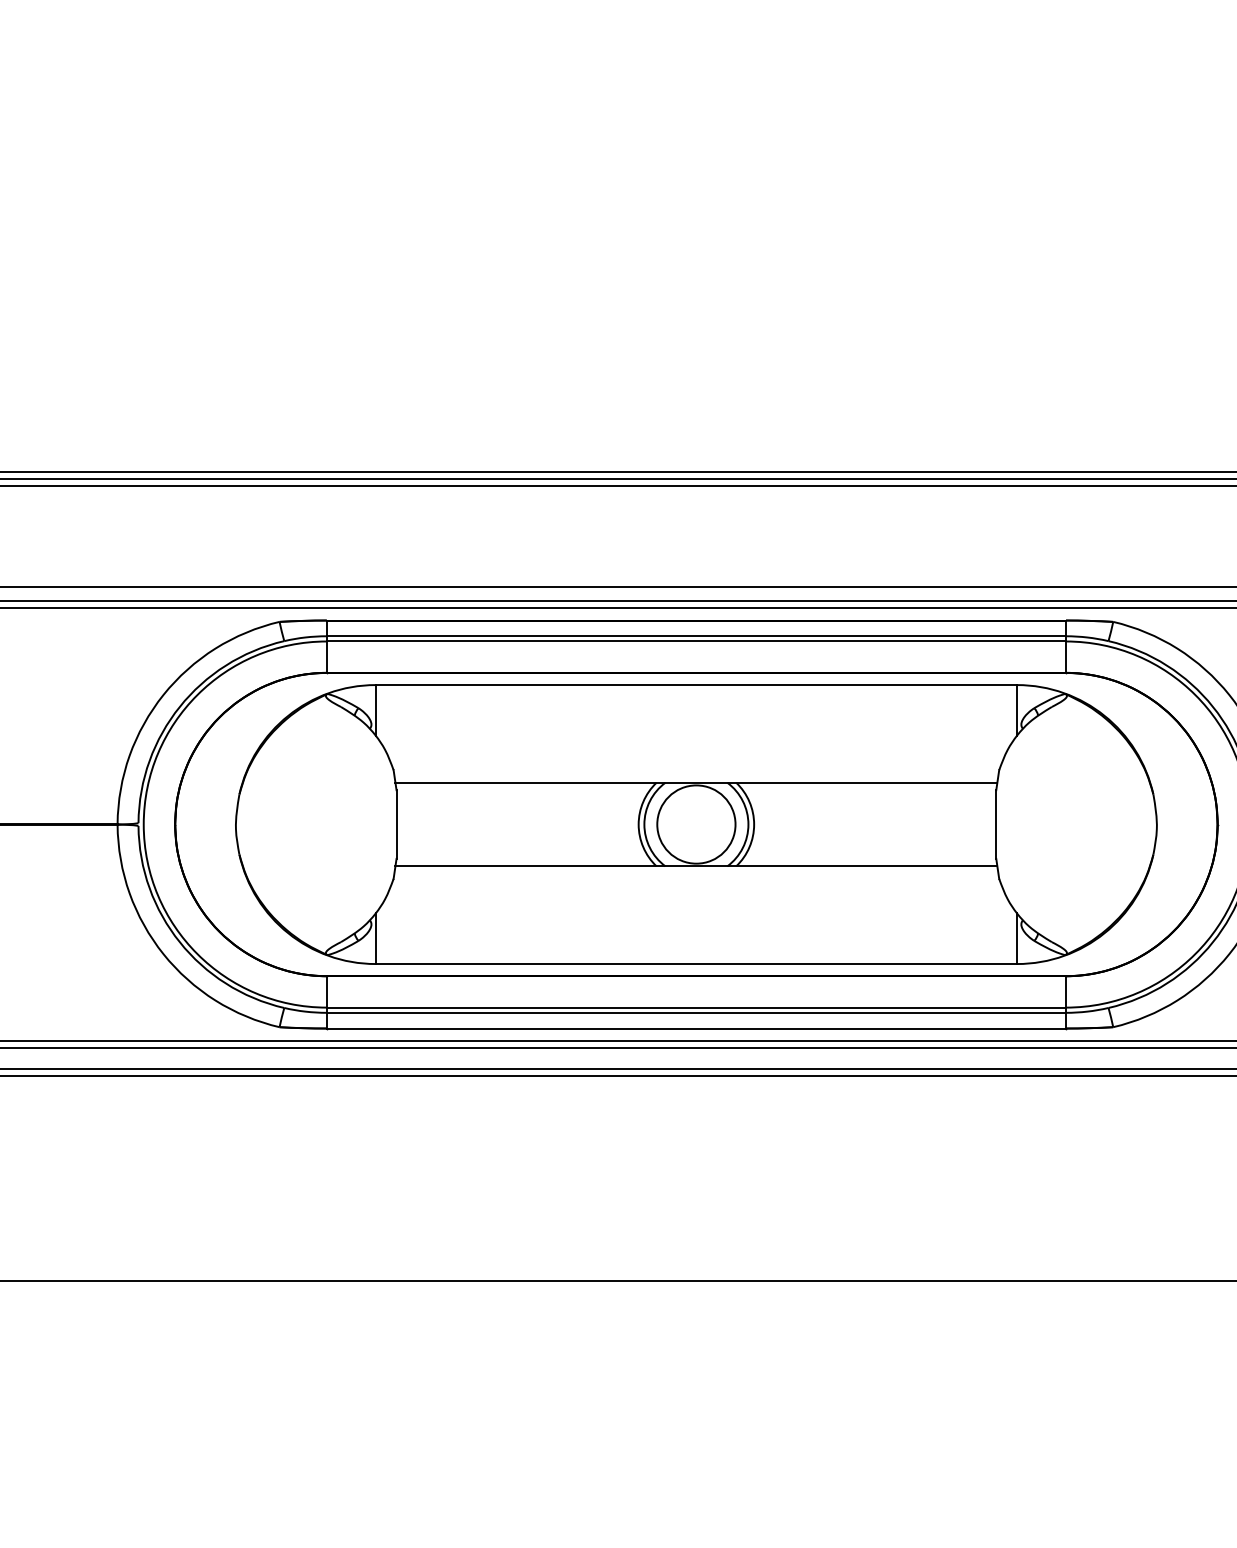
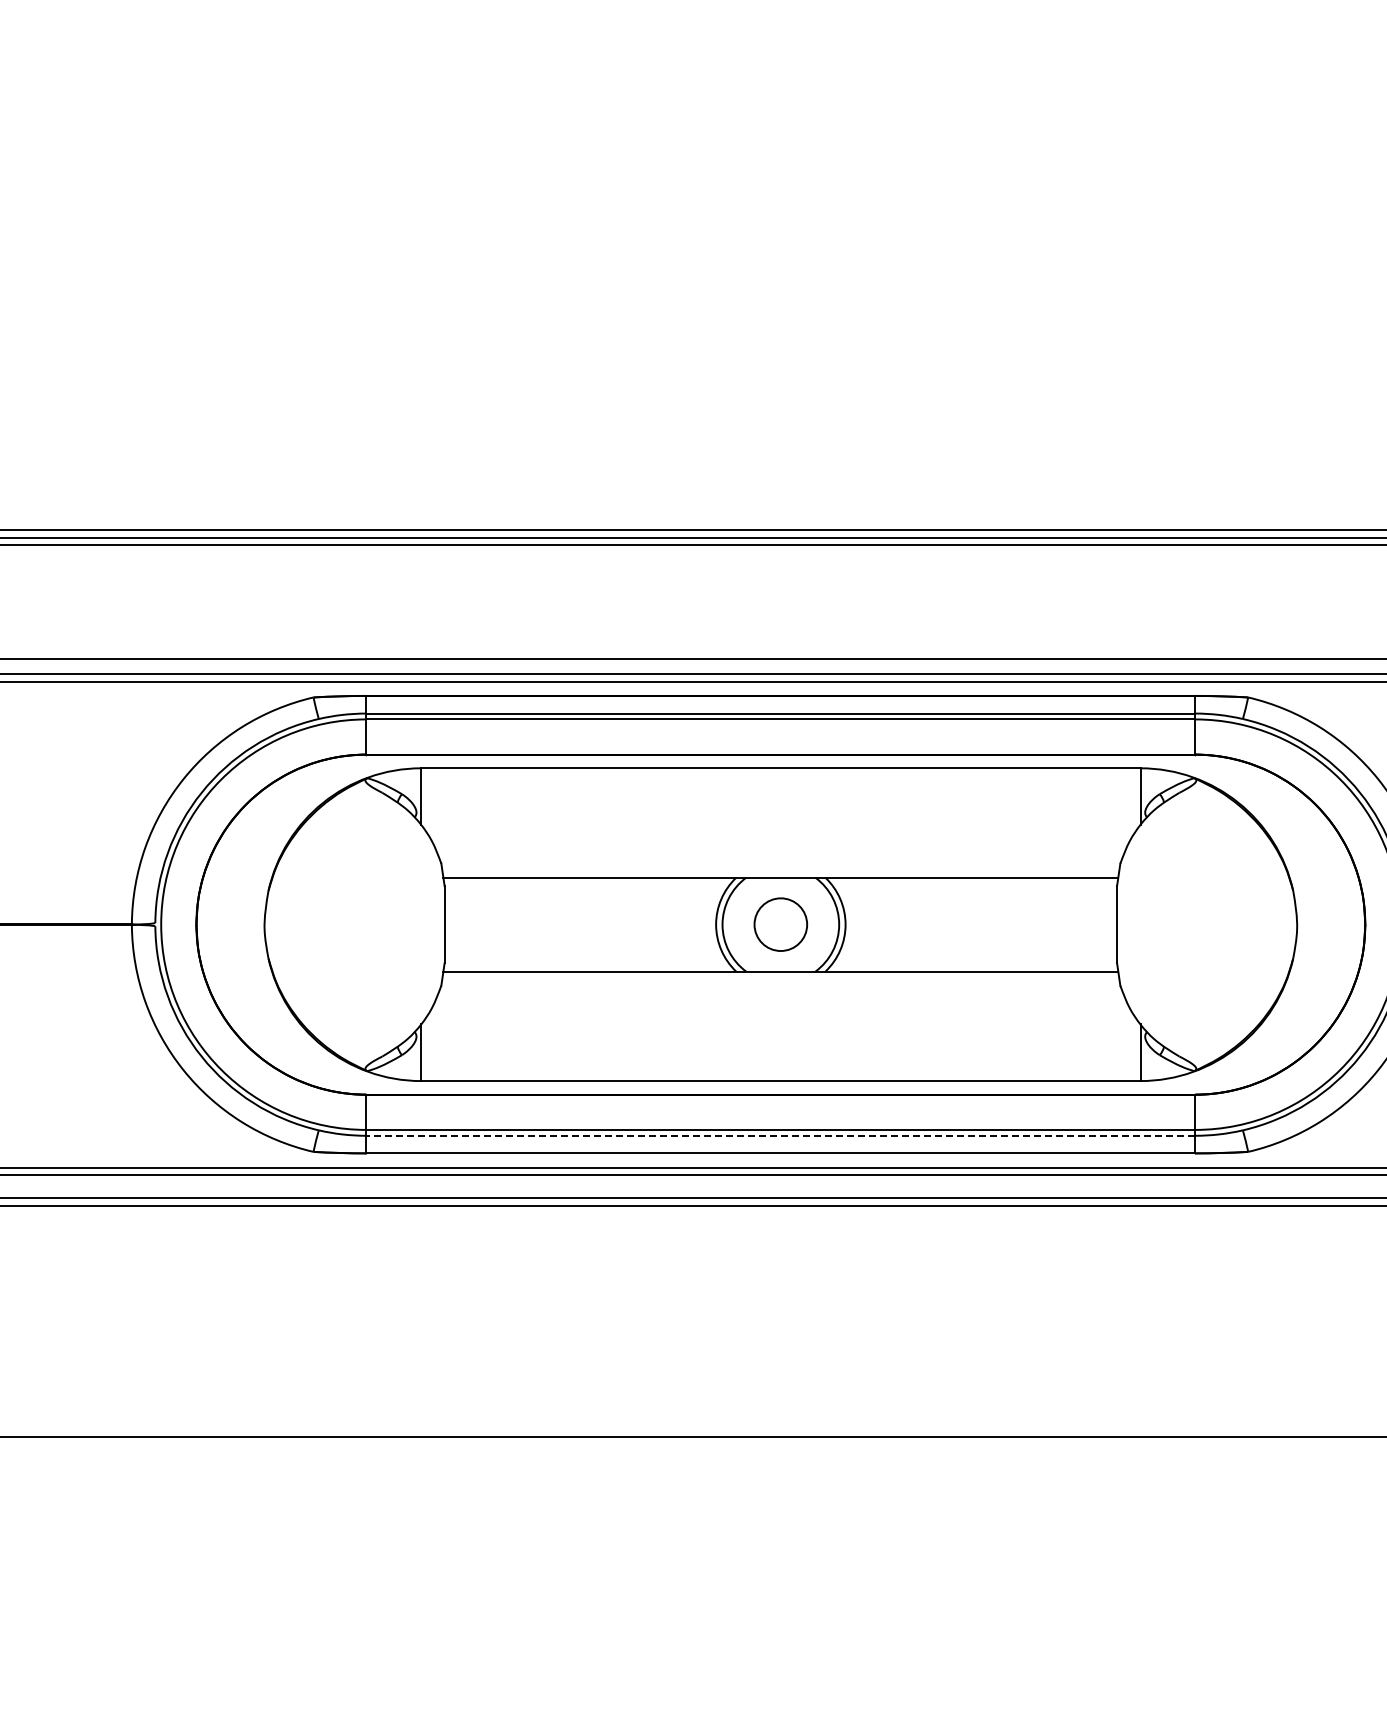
circle: (696, 824) -> (780, 924), size x0.6
line: (696, 1012) -> (780, 1135), solid -> dashed

